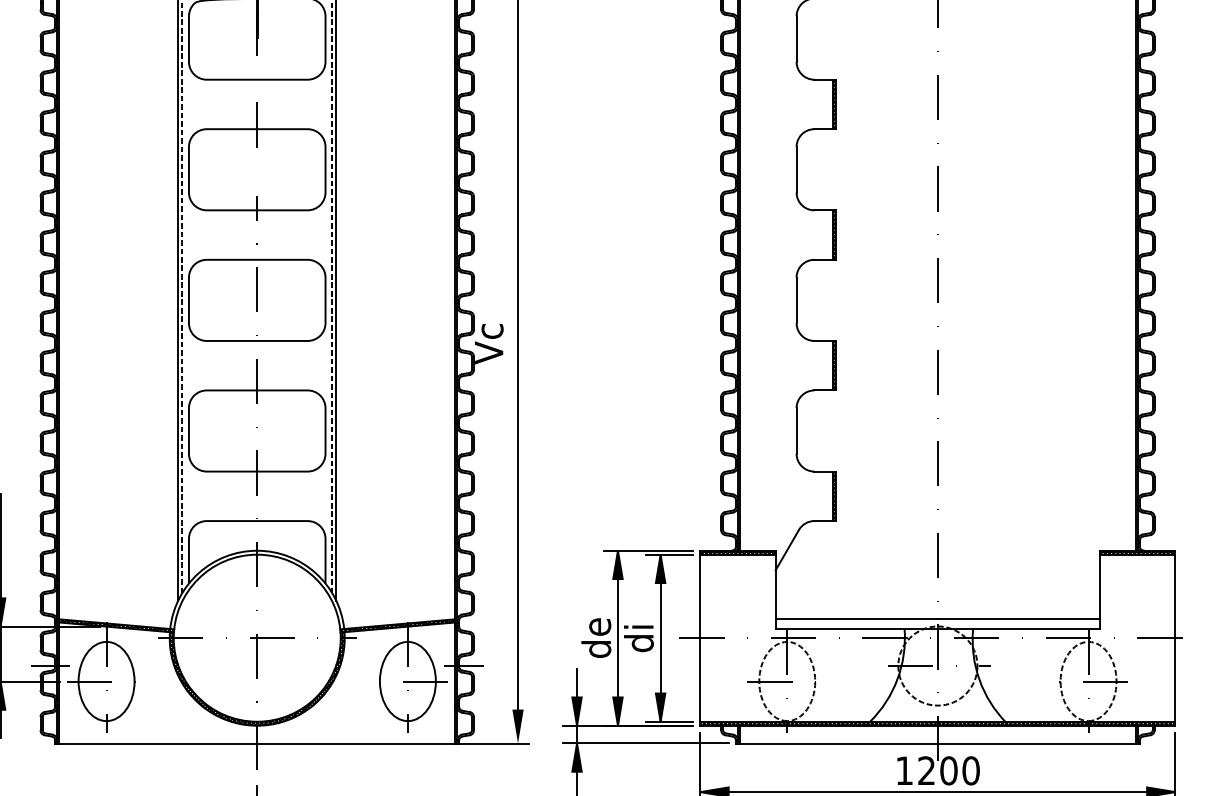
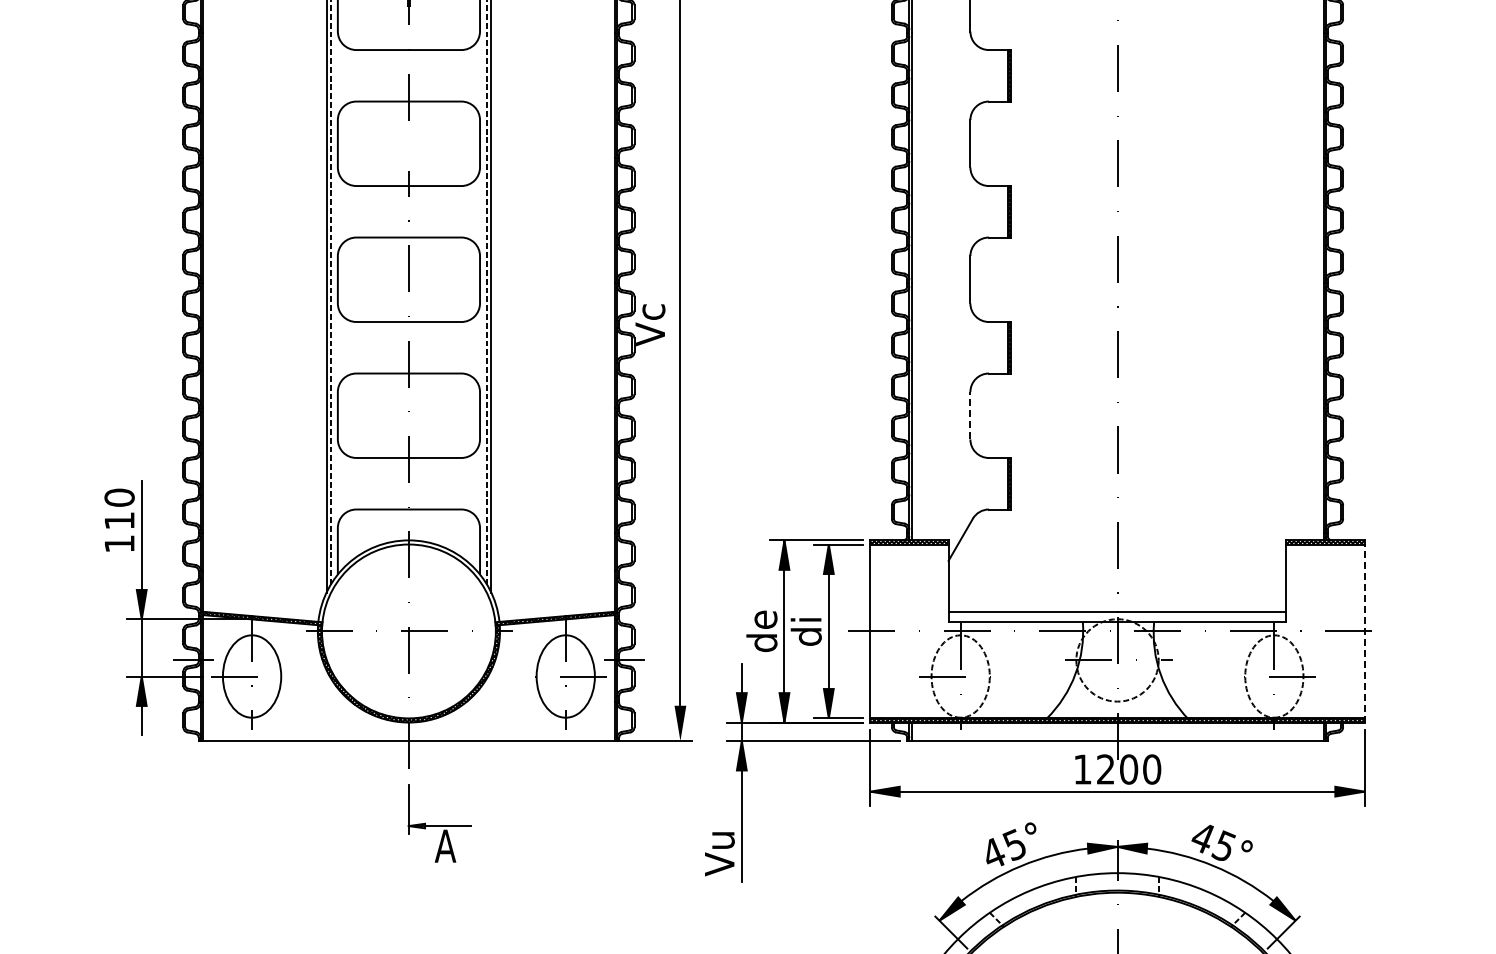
line: (796, 430) -> (970, 415), solid -> dashed
line: (1175, 637) -> (1364, 630), solid -> dashed

